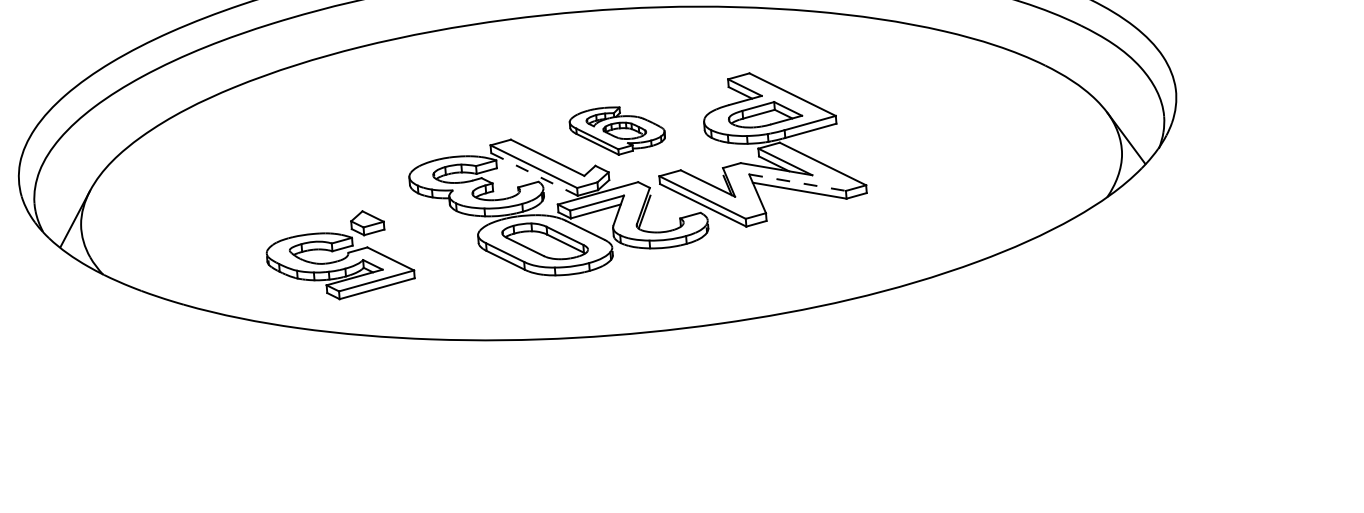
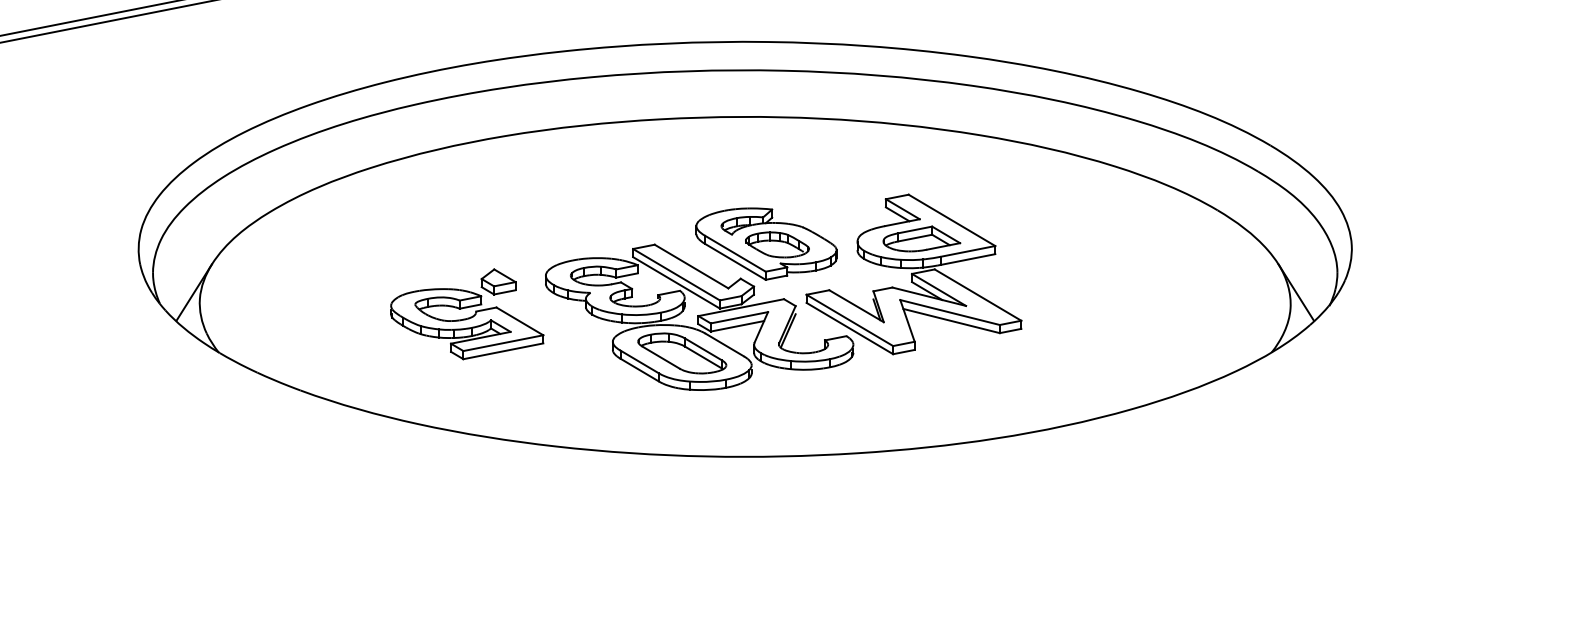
part: (617, 130) -> (766, 243), size x1.43
line: (534, 175) -> (676, 283), dashed -> solid
line: (798, 182) -> (950, 312), dashed -> solid
part: (340, 256) -> (467, 314), moved

